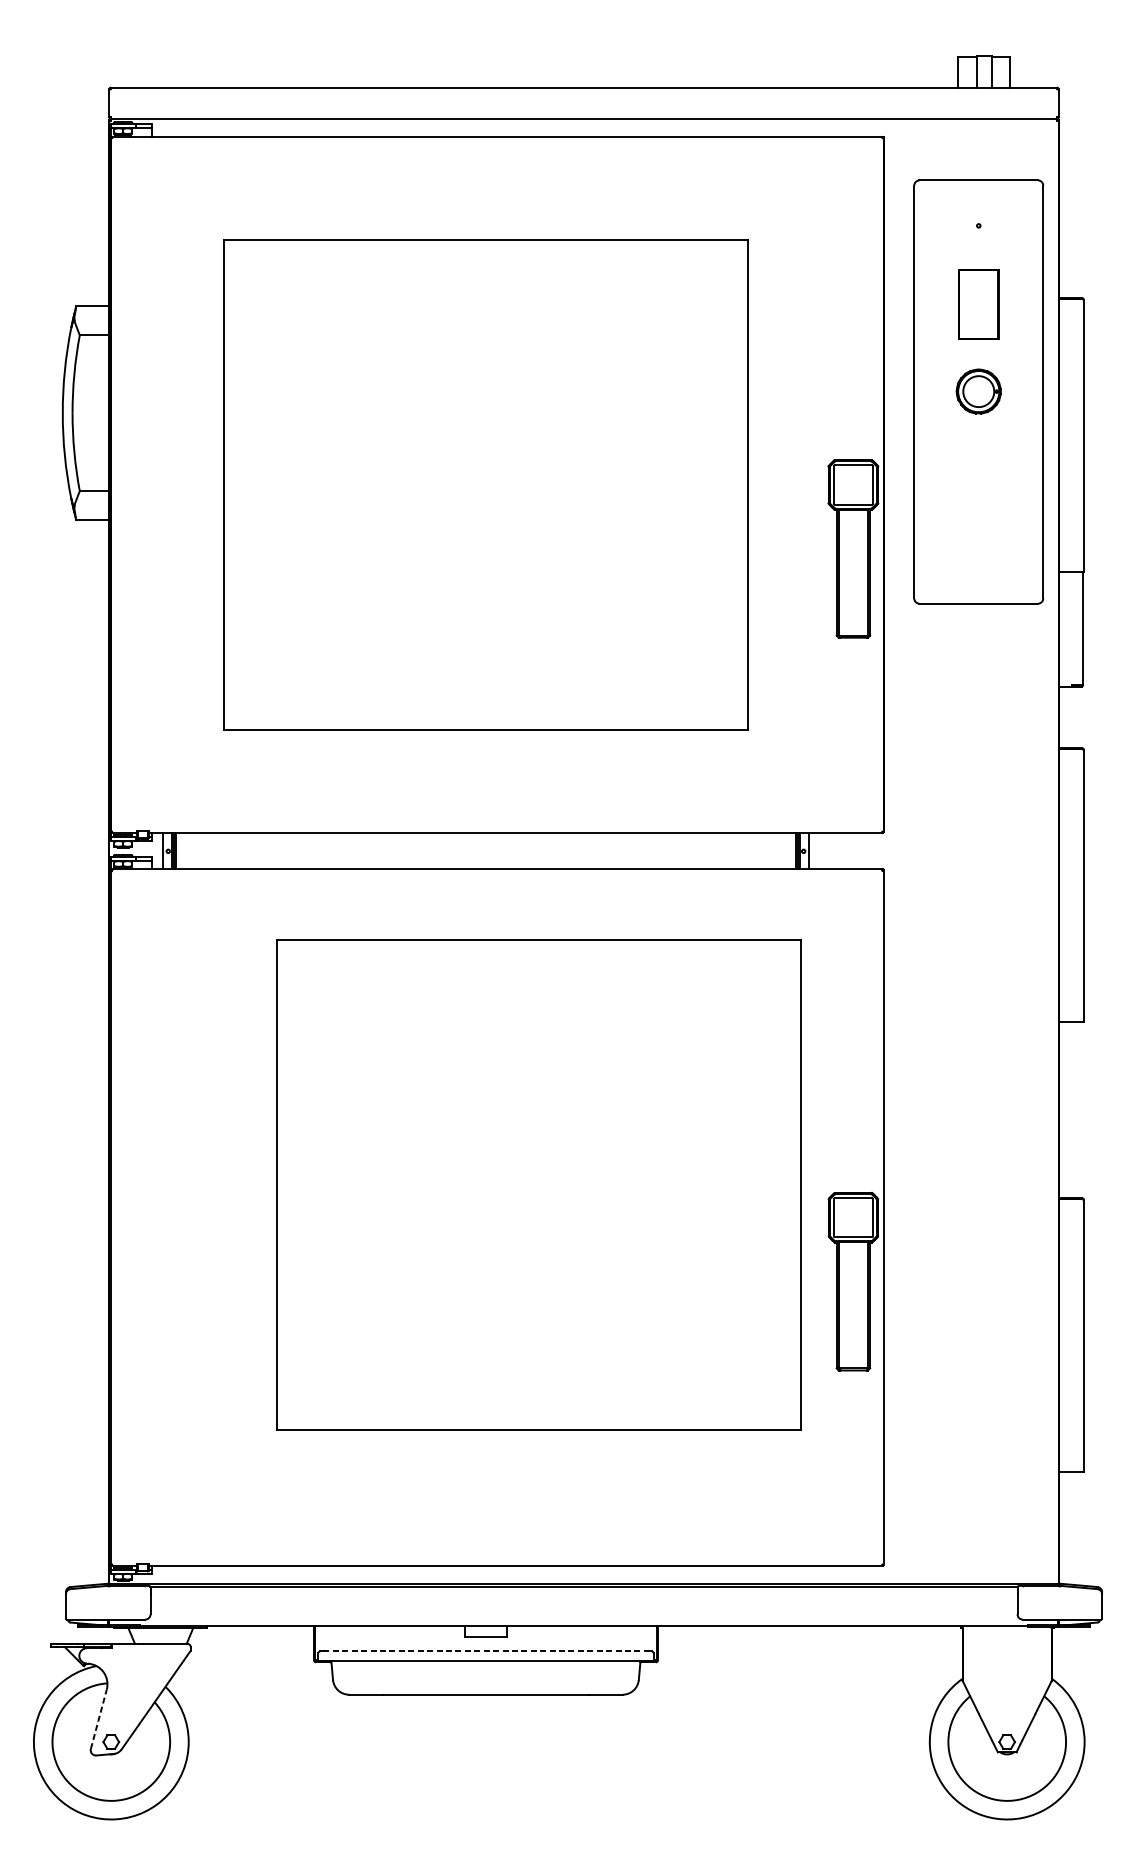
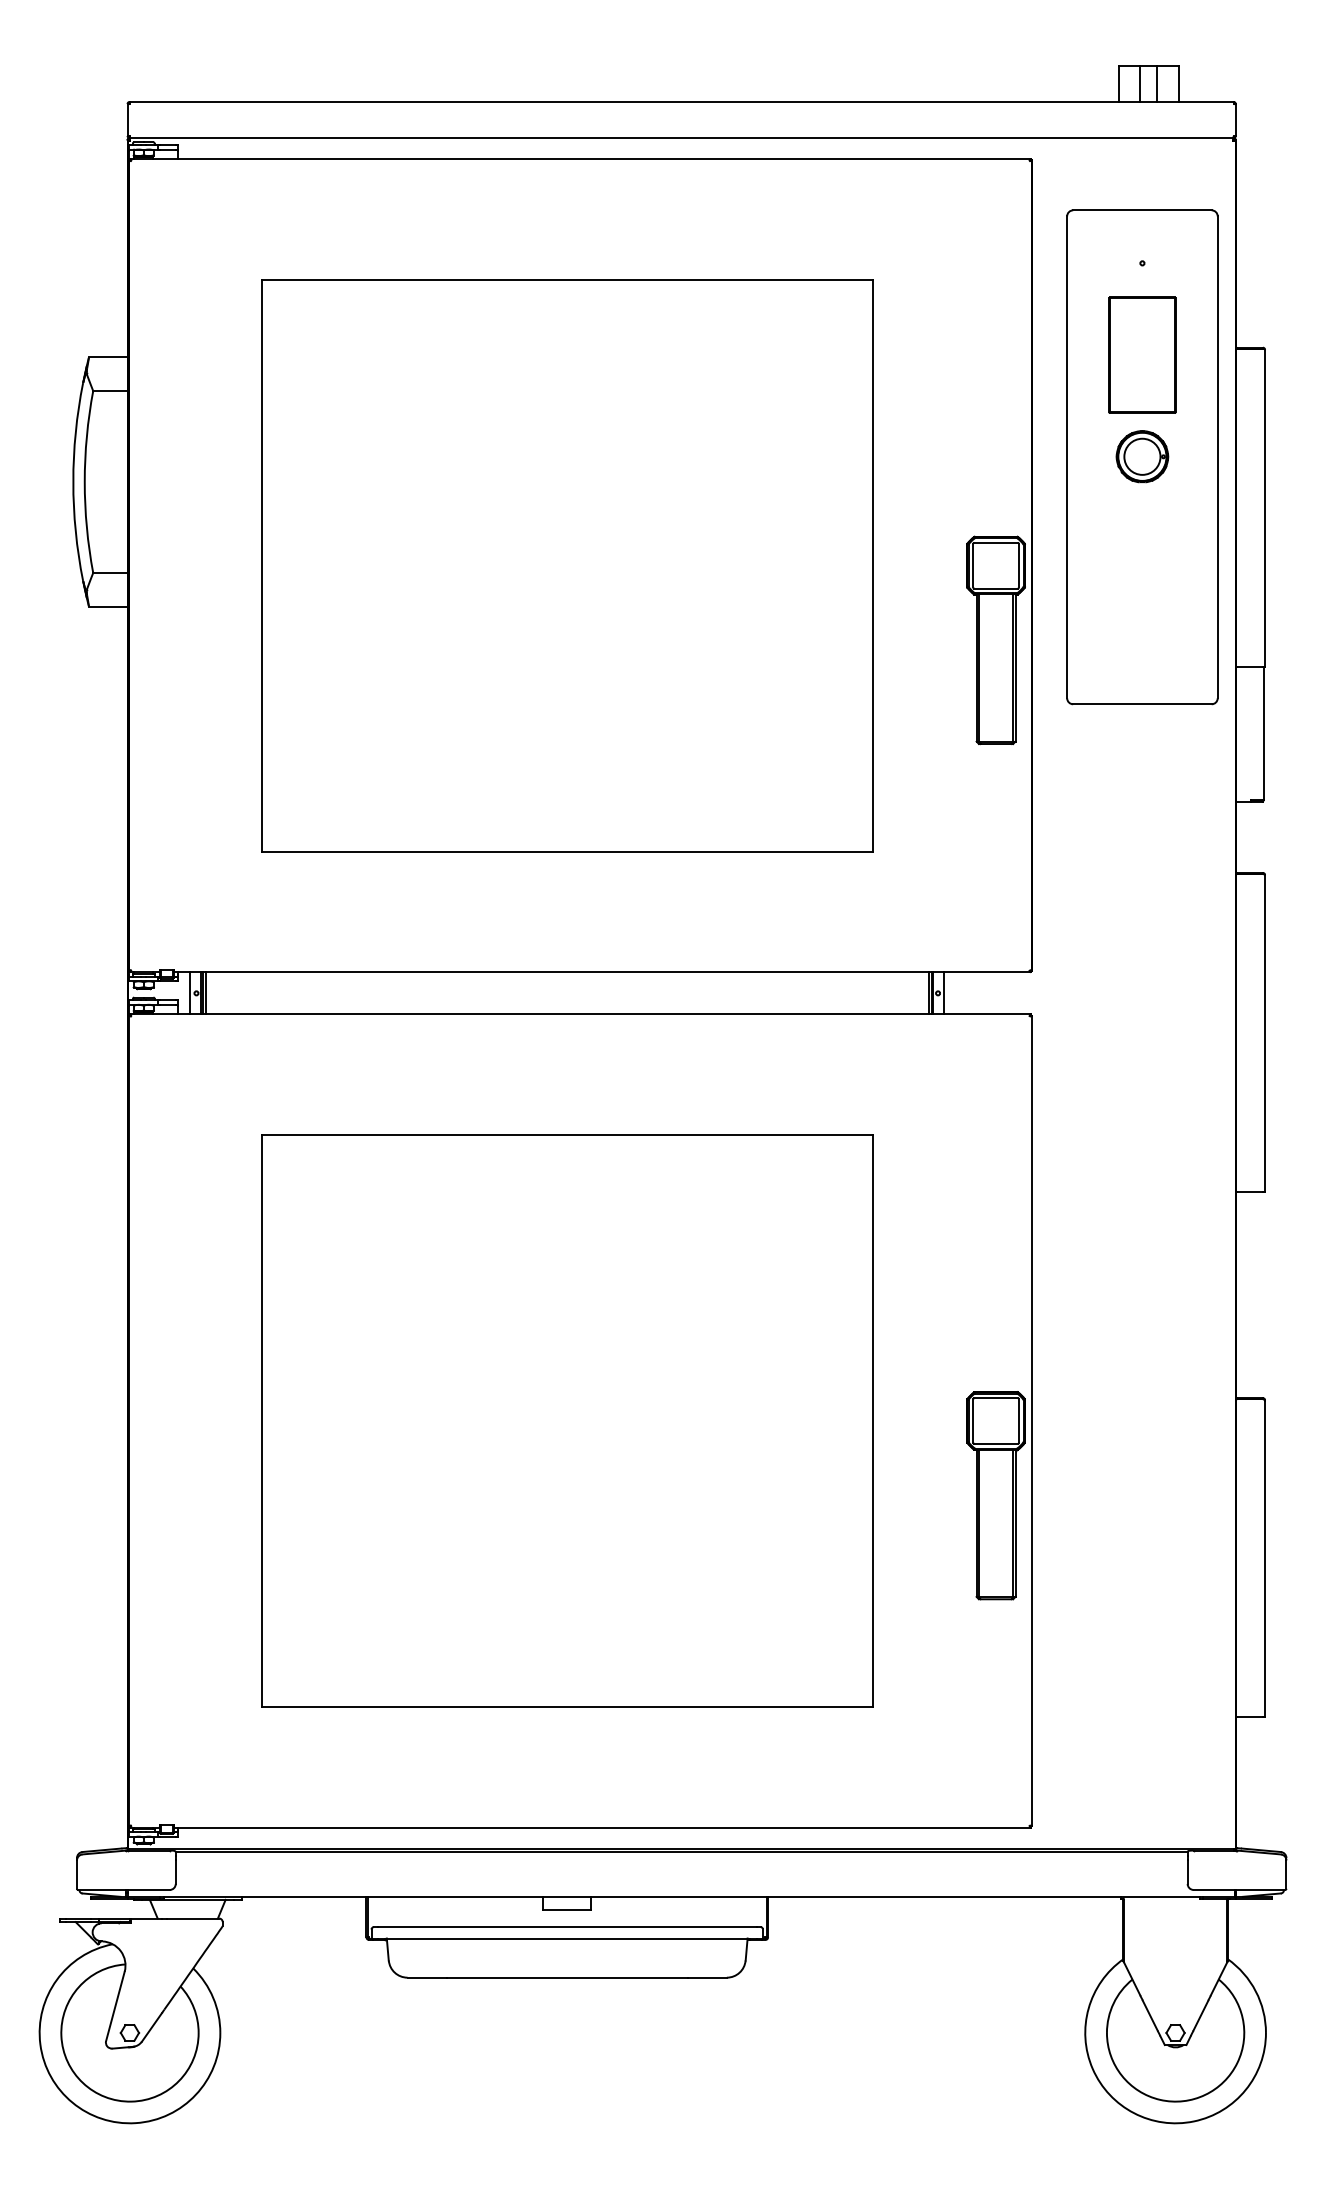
part: (978, 303) -> (1142, 354), size x1.43
part: (539, 1184) -> (567, 1420), moved
line: (486, 1651) -> (567, 1927), dashed -> solid
line: (98, 1719) -> (115, 2006), dashed -> solid

